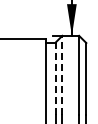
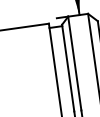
line: (62, 75) -> (74, 63), dashed -> solid
line: (56, 78) -> (68, 68), dashed -> solid

